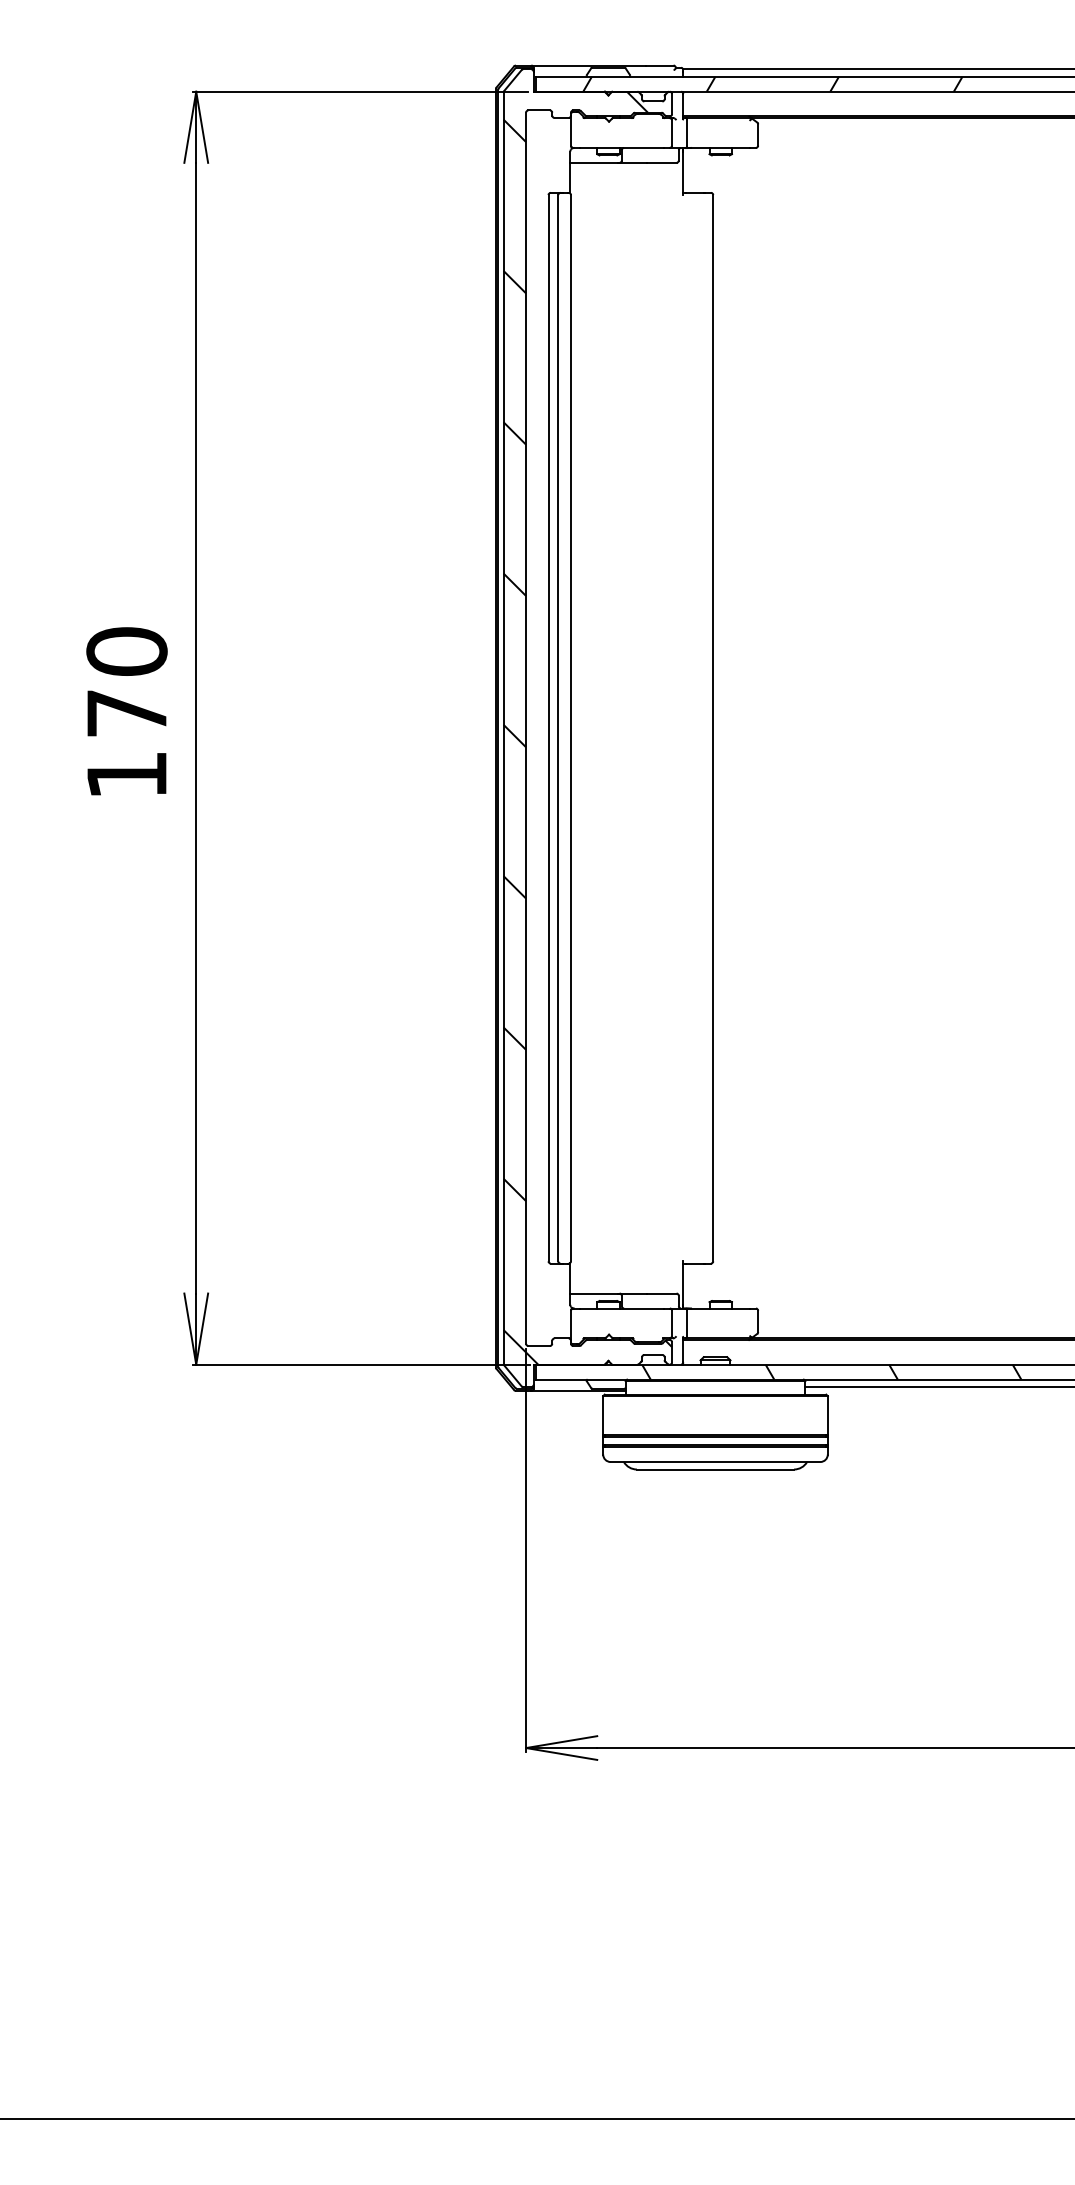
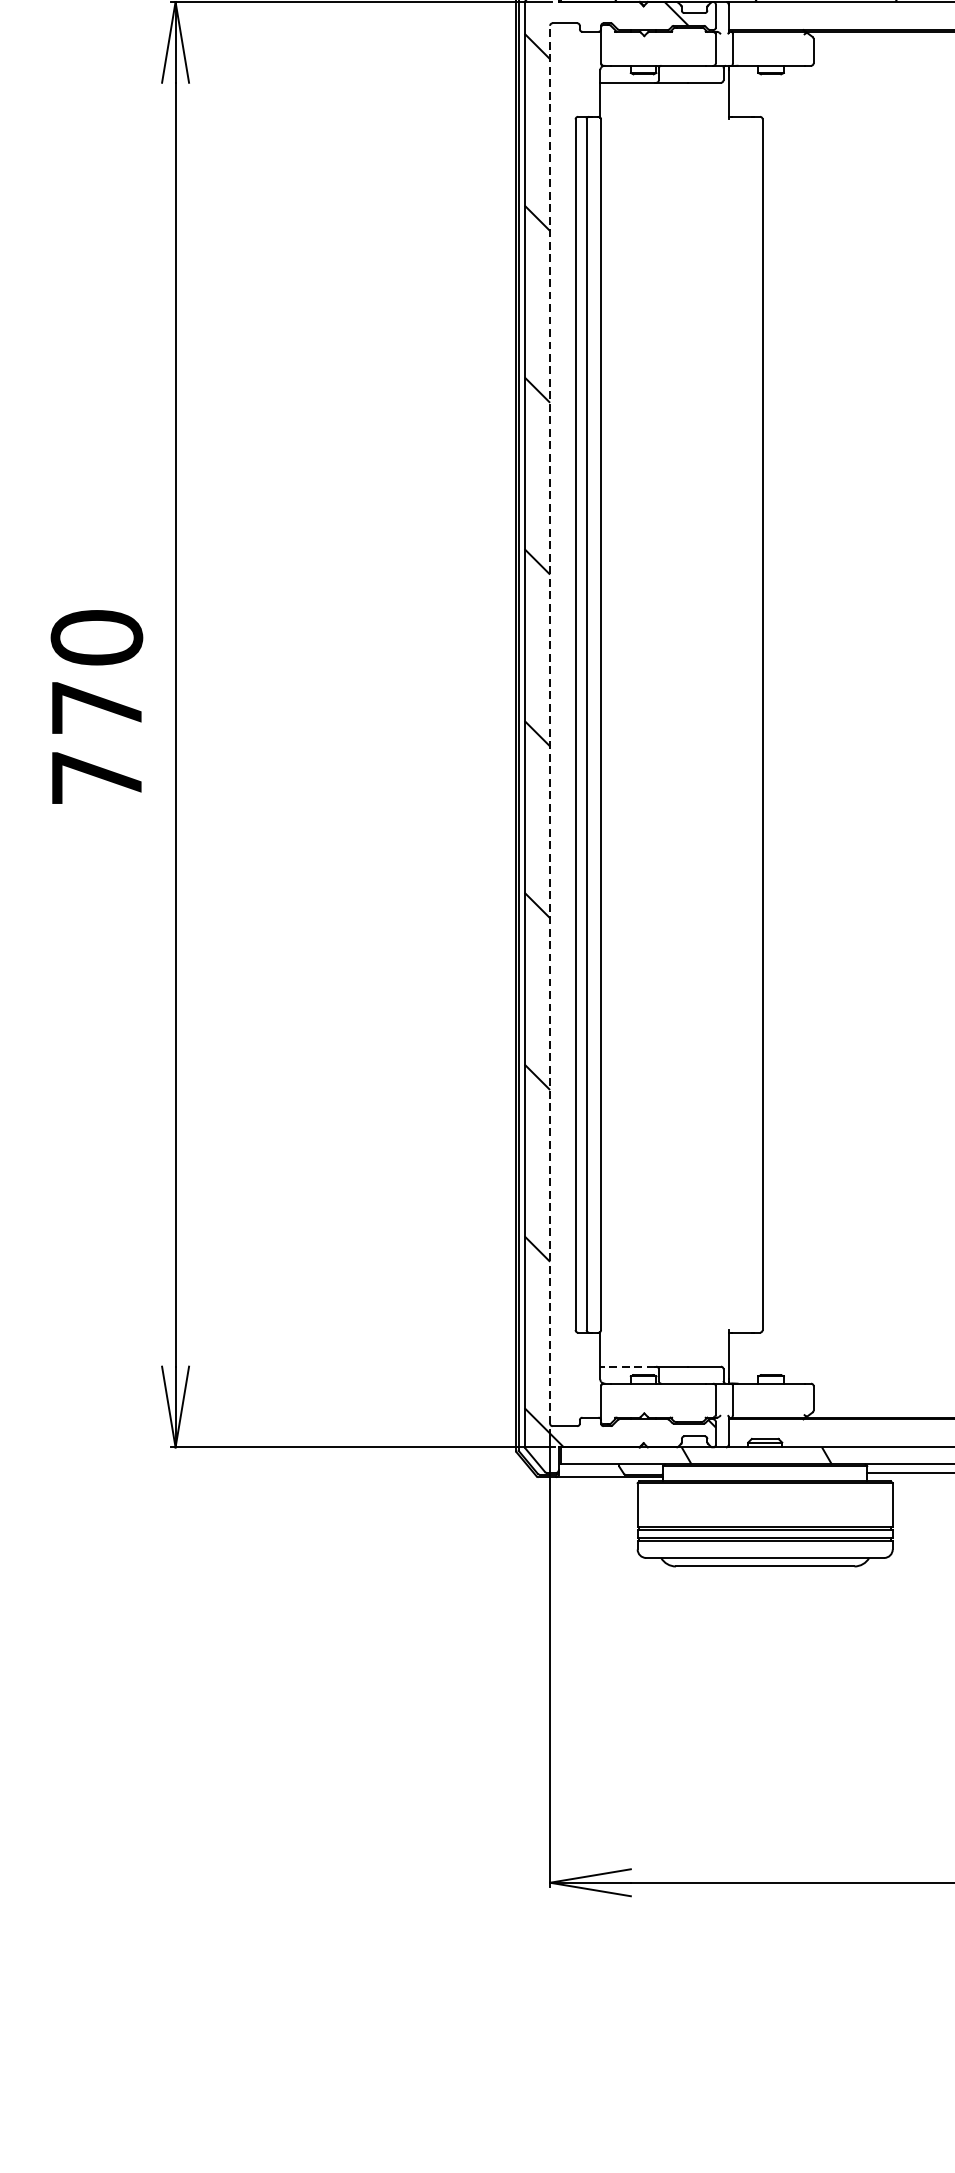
line: (526, 727) -> (550, 723), solid -> dashed
text: (126, 774) -> (96, 777), 170 -> 770
line: (593, 1293) -> (626, 1366), solid -> dashed

